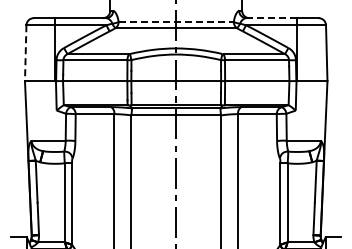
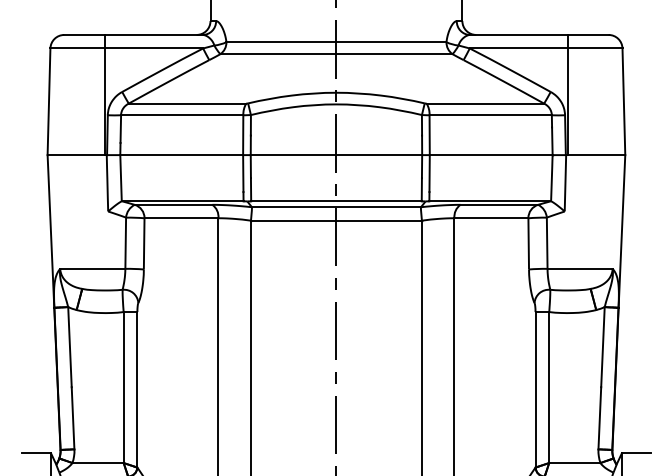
line: (271, 18) -> (518, 35), dashed -> solid
line: (176, 21) -> (336, 41), dashed -> solid
line: (25, 53) -> (48, 102), dashed -> solid

